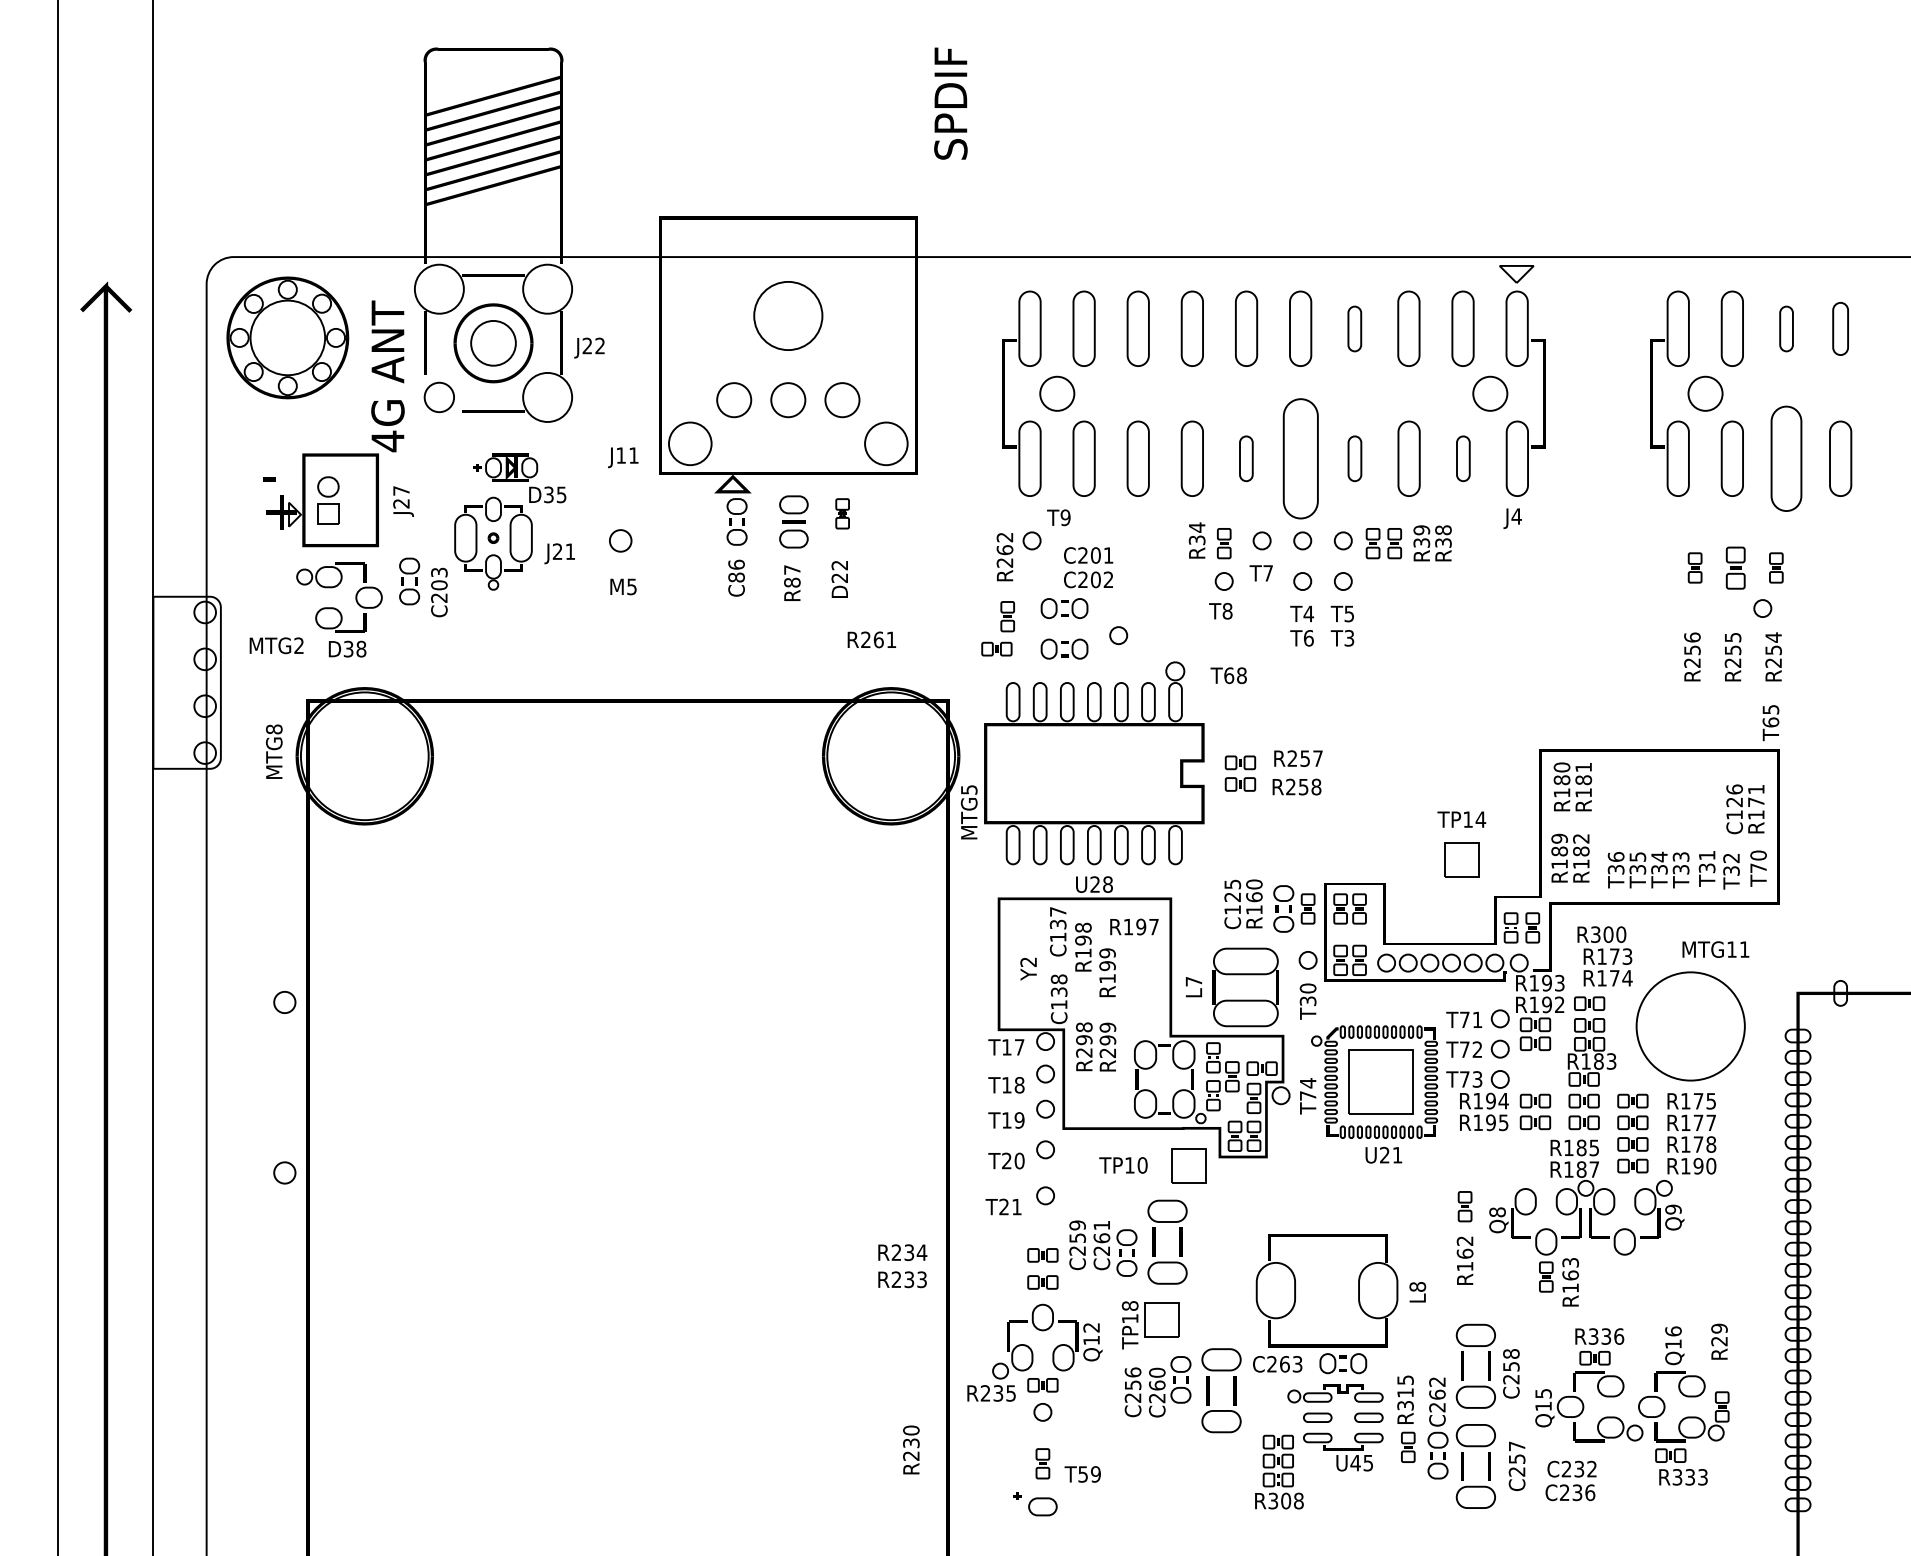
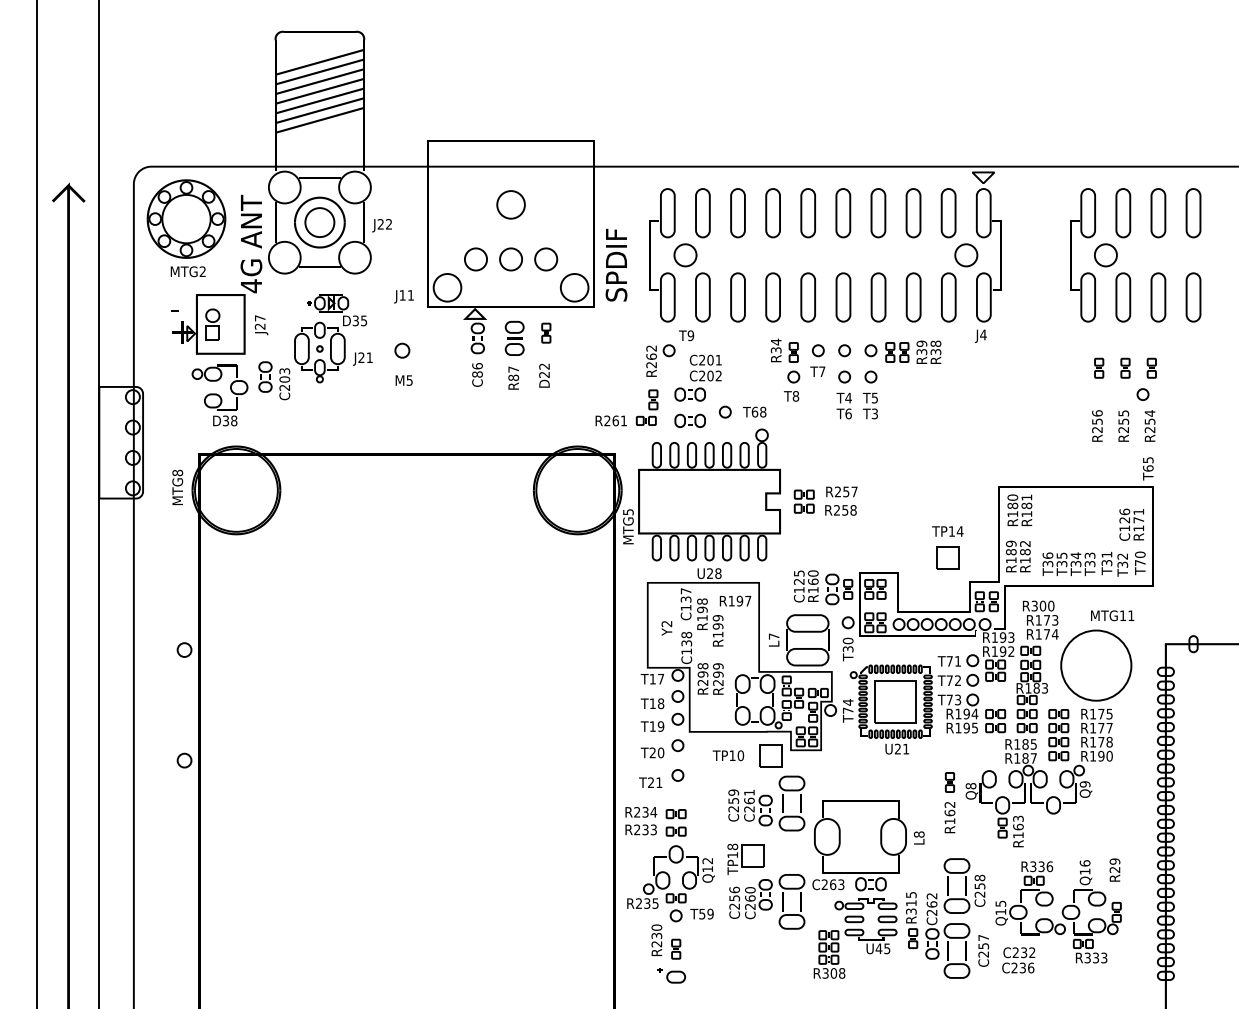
text: (950, 102) -> (616, 264), moved
circle: (787, 315) -> (510, 204), size x0.62
part: (1354, 329) -> (878, 213), size x1.67
part: (1786, 329) -> (1158, 213), size x1.67
part: (1840, 329) -> (1193, 213), size x1.43
circle: (438, 397) -> (284, 257), size x1.67
part: (1245, 458) -> (807, 297), size x1.67
part: (1300, 458) -> (843, 297), size x0.62
part: (1354, 458) -> (878, 297), size x1.67
part: (1462, 458) -> (948, 297), size x1.67
part: (1786, 458) -> (1158, 297), size x0.71
part: (1735, 566) -> (1125, 367), size x0.71
text: (870, 639) -> (610, 420), moved
text: (275, 645) -> (187, 271), moved
text: (1228, 674) -> (754, 411), moved
part: (1128, 1242) -> (766, 803), moved
text: (903, 1266) -> (641, 821), moved
text: (910, 1448) -> (656, 939), moved
text: (1081, 1473) -> (701, 913), moved

